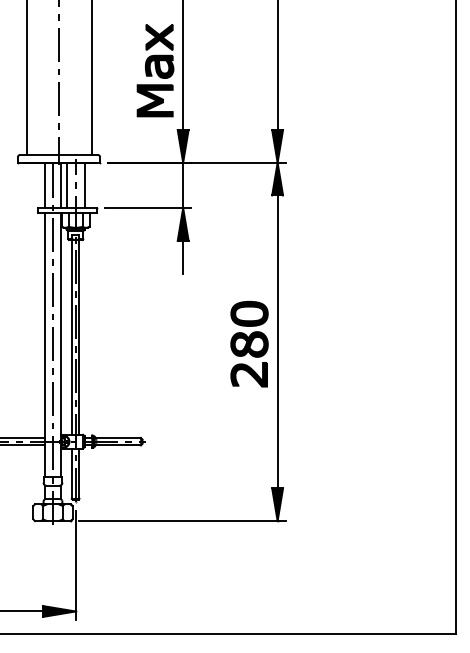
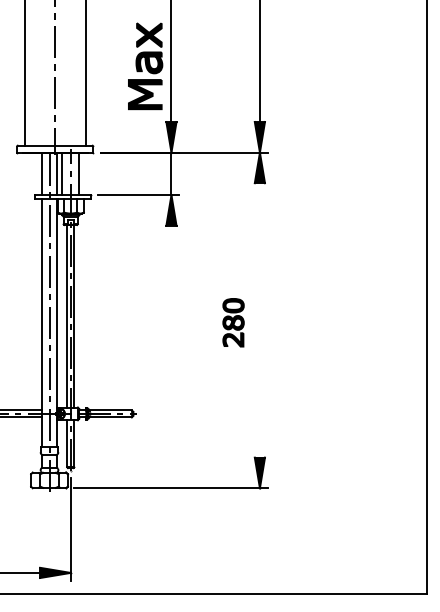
line: (183, 256) -> (171, 240), removed
line: (277, 341) -> (259, 320), removed
part: (249, 344) -> (233, 322), size x0.6

